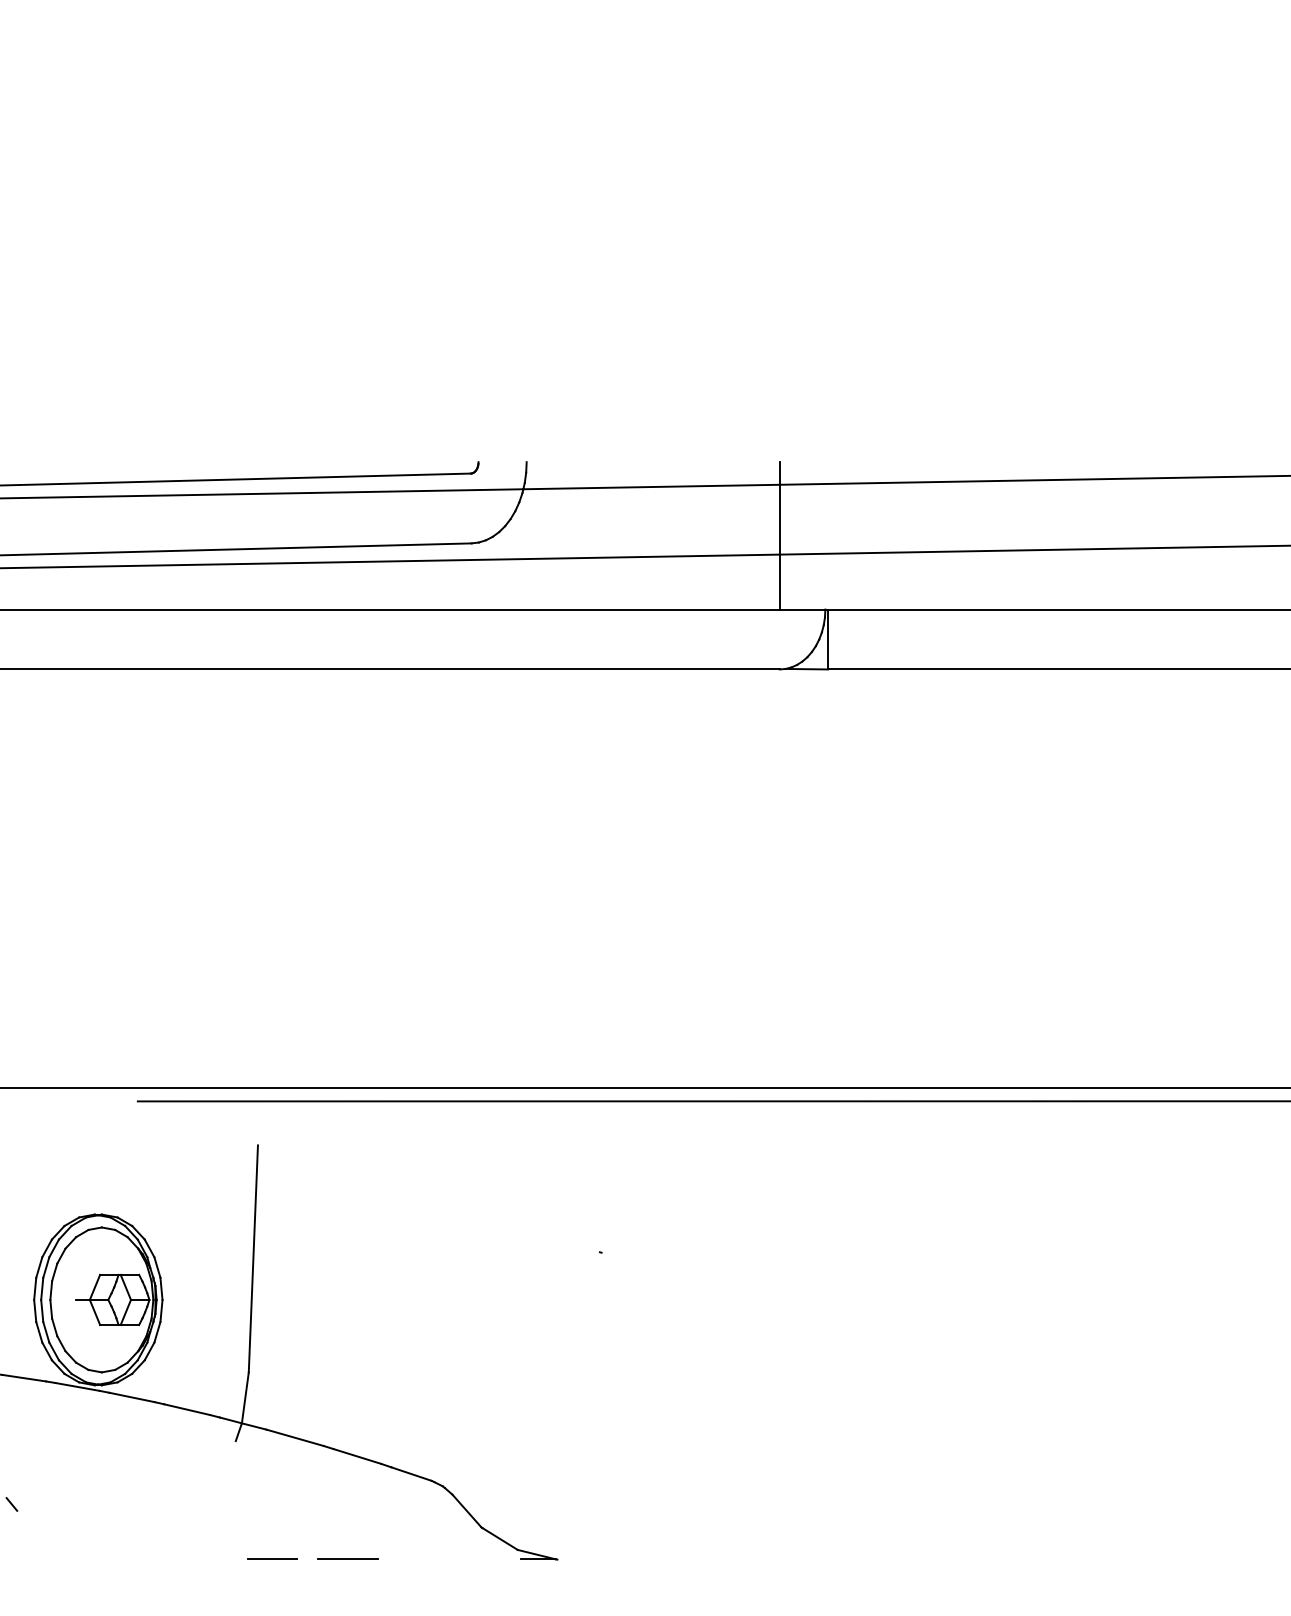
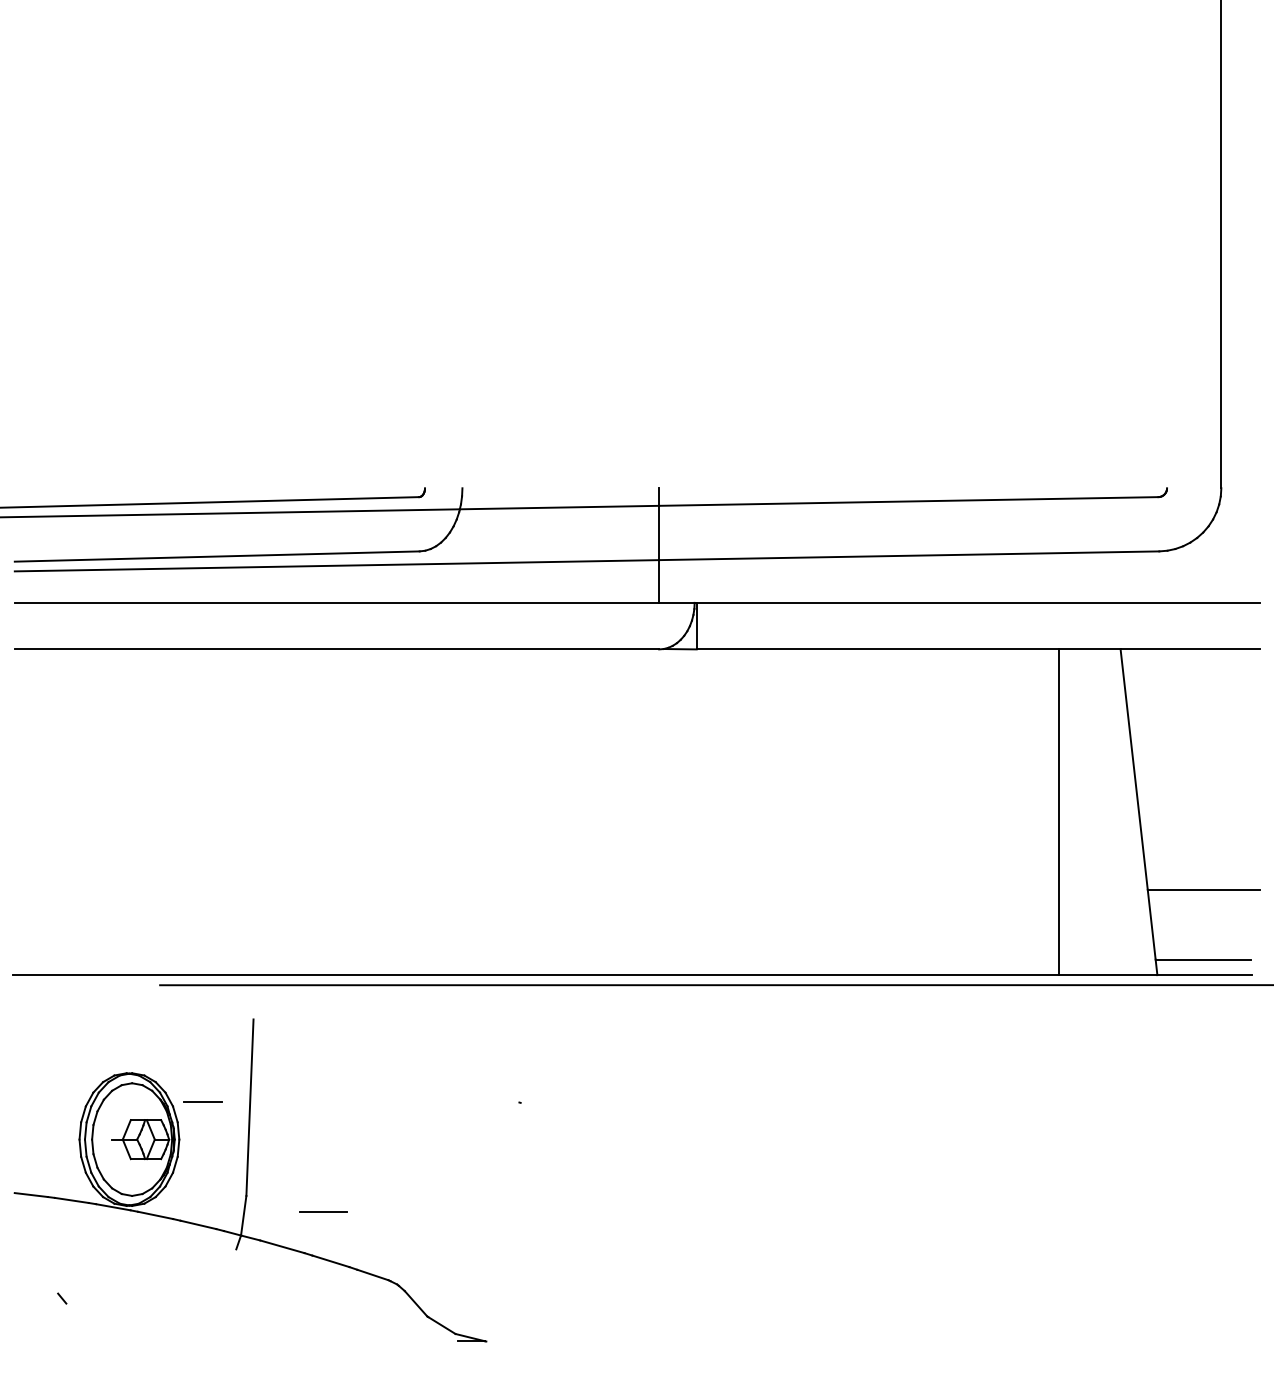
line: (272, 1558) -> (202, 1101), moved
line: (347, 1558) -> (323, 1211), moved

